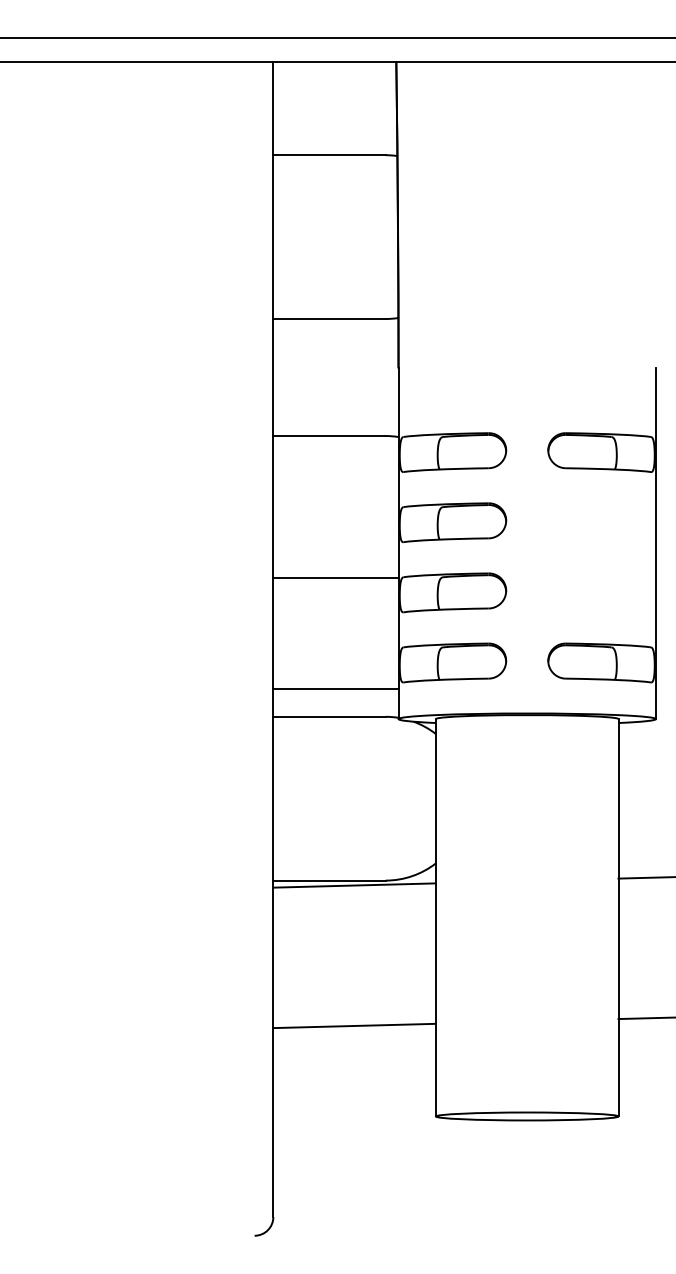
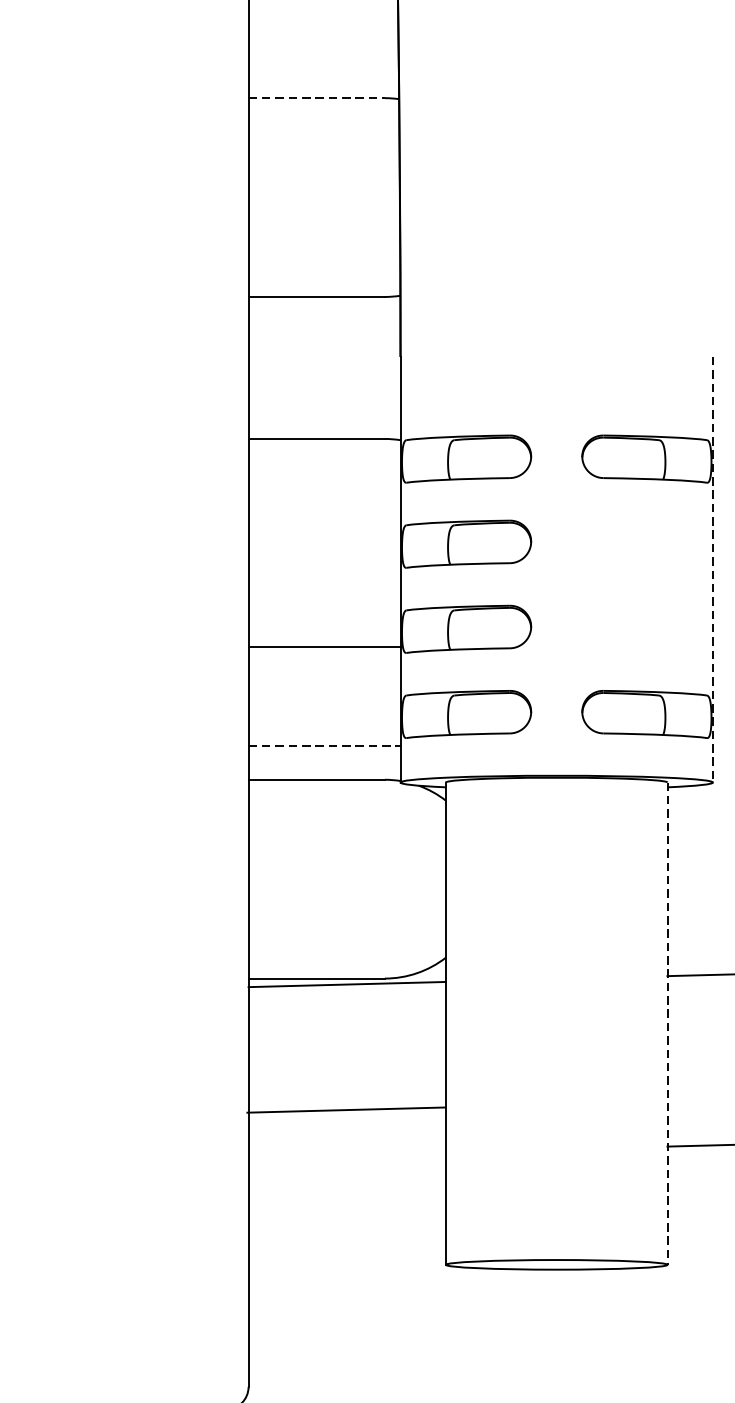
line: (330, 155) -> (317, 98), solid -> dashed
line: (655, 544) -> (712, 570), solid -> dashed
line: (335, 577) -> (324, 647), moved
line: (335, 688) -> (324, 745), solid -> dashed
line: (618, 917) -> (667, 1023), solid -> dashed
line: (354, 1025) -> (345, 1109), moved

